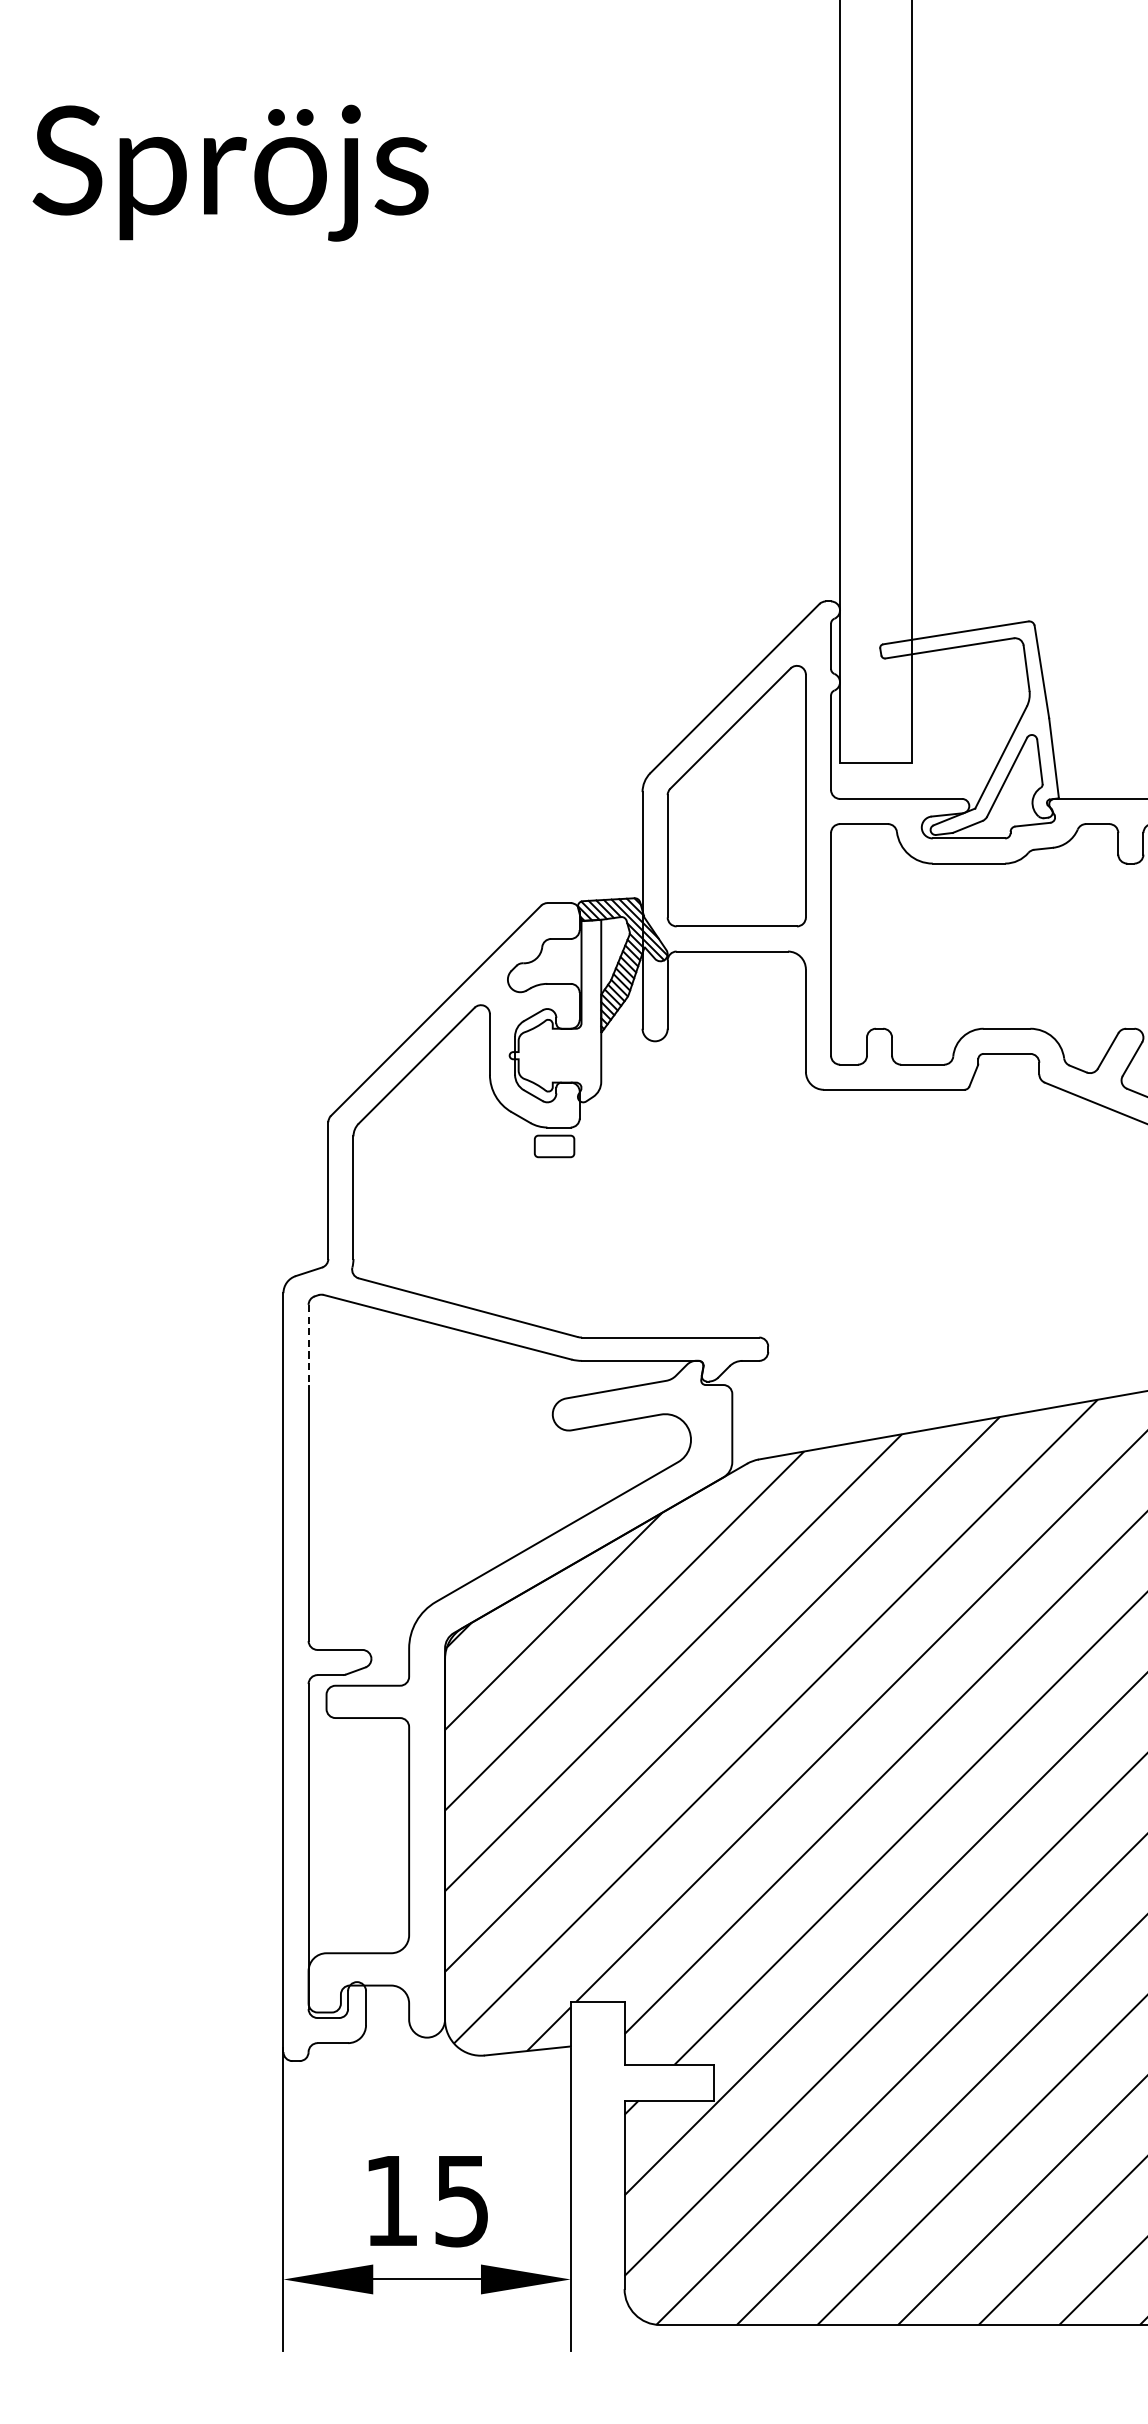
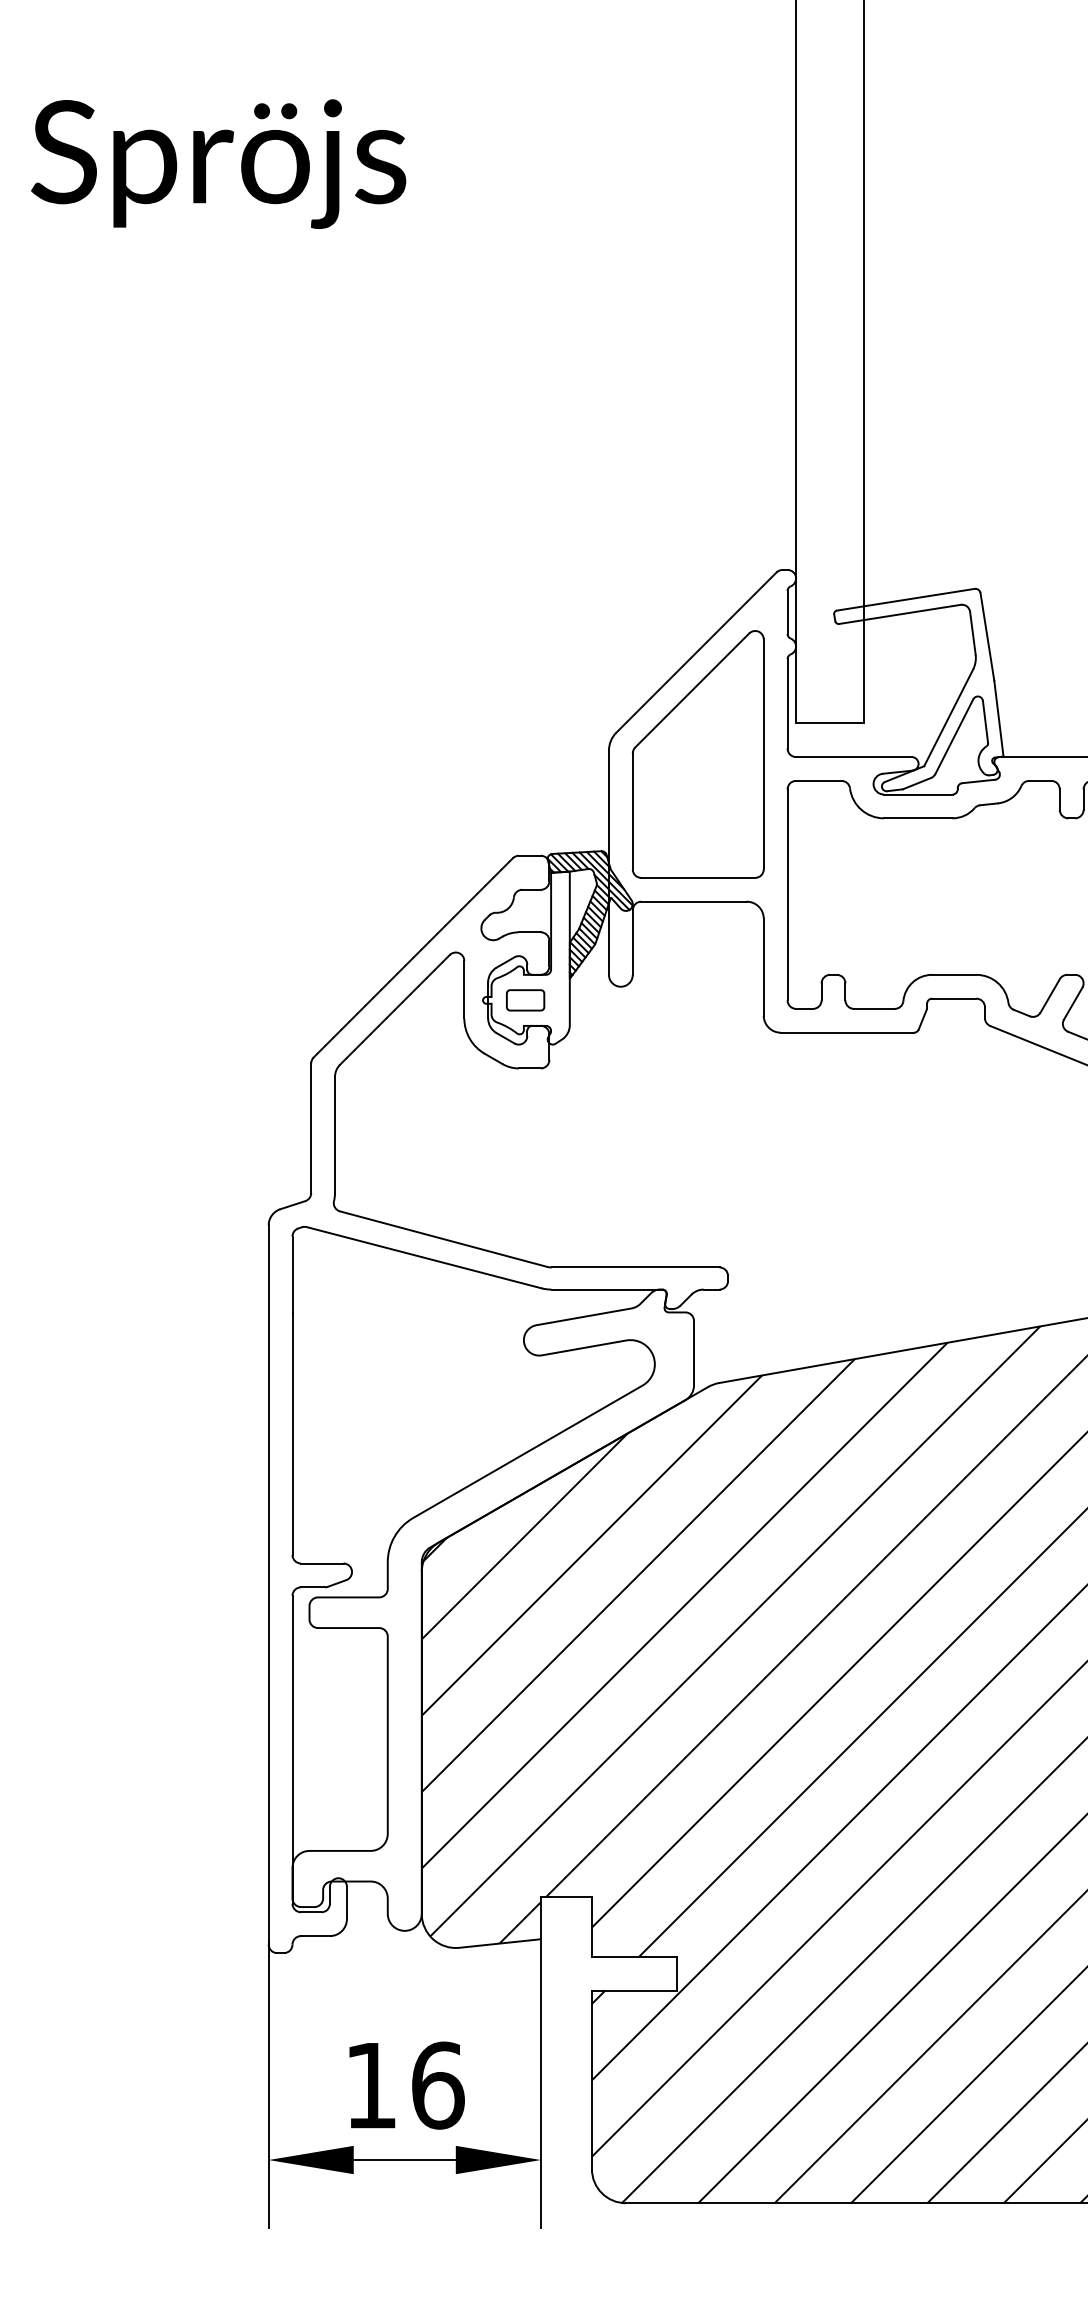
part: (554, 1146) -> (525, 1000), moved
line: (308, 1346) -> (292, 1275), dashed -> solid
text: (462, 2200) -> (438, 2085), 15 -> 16

